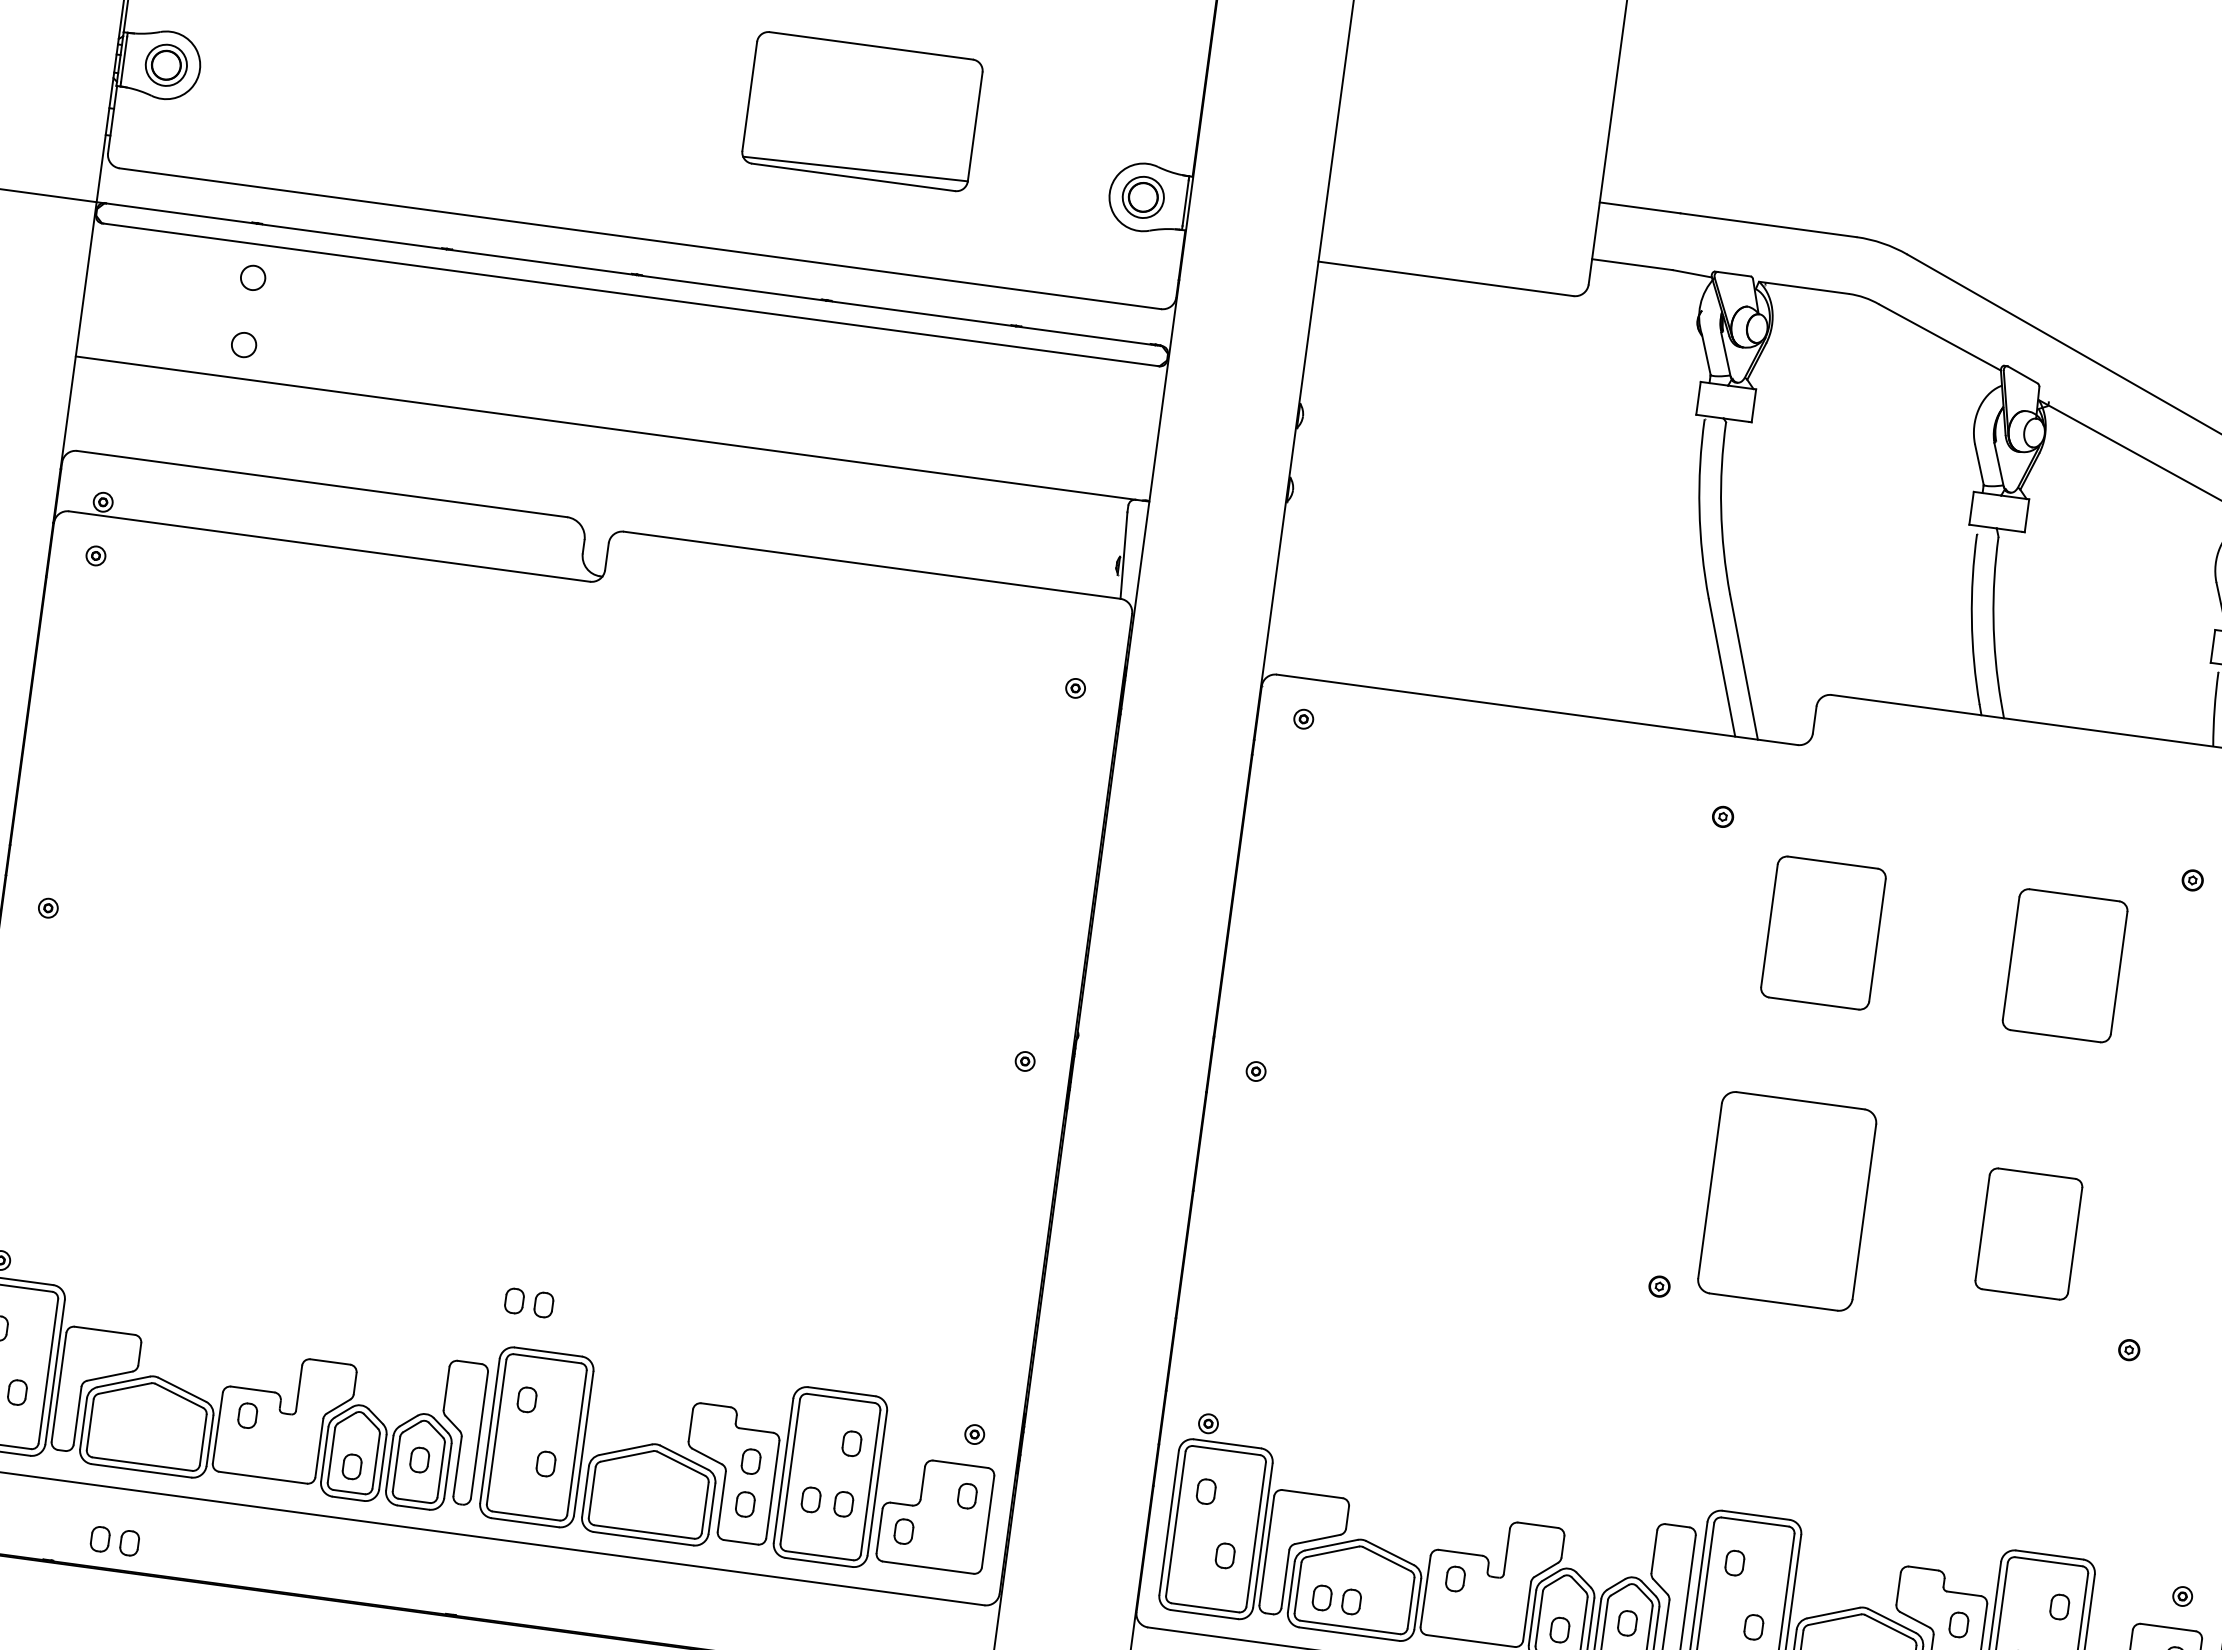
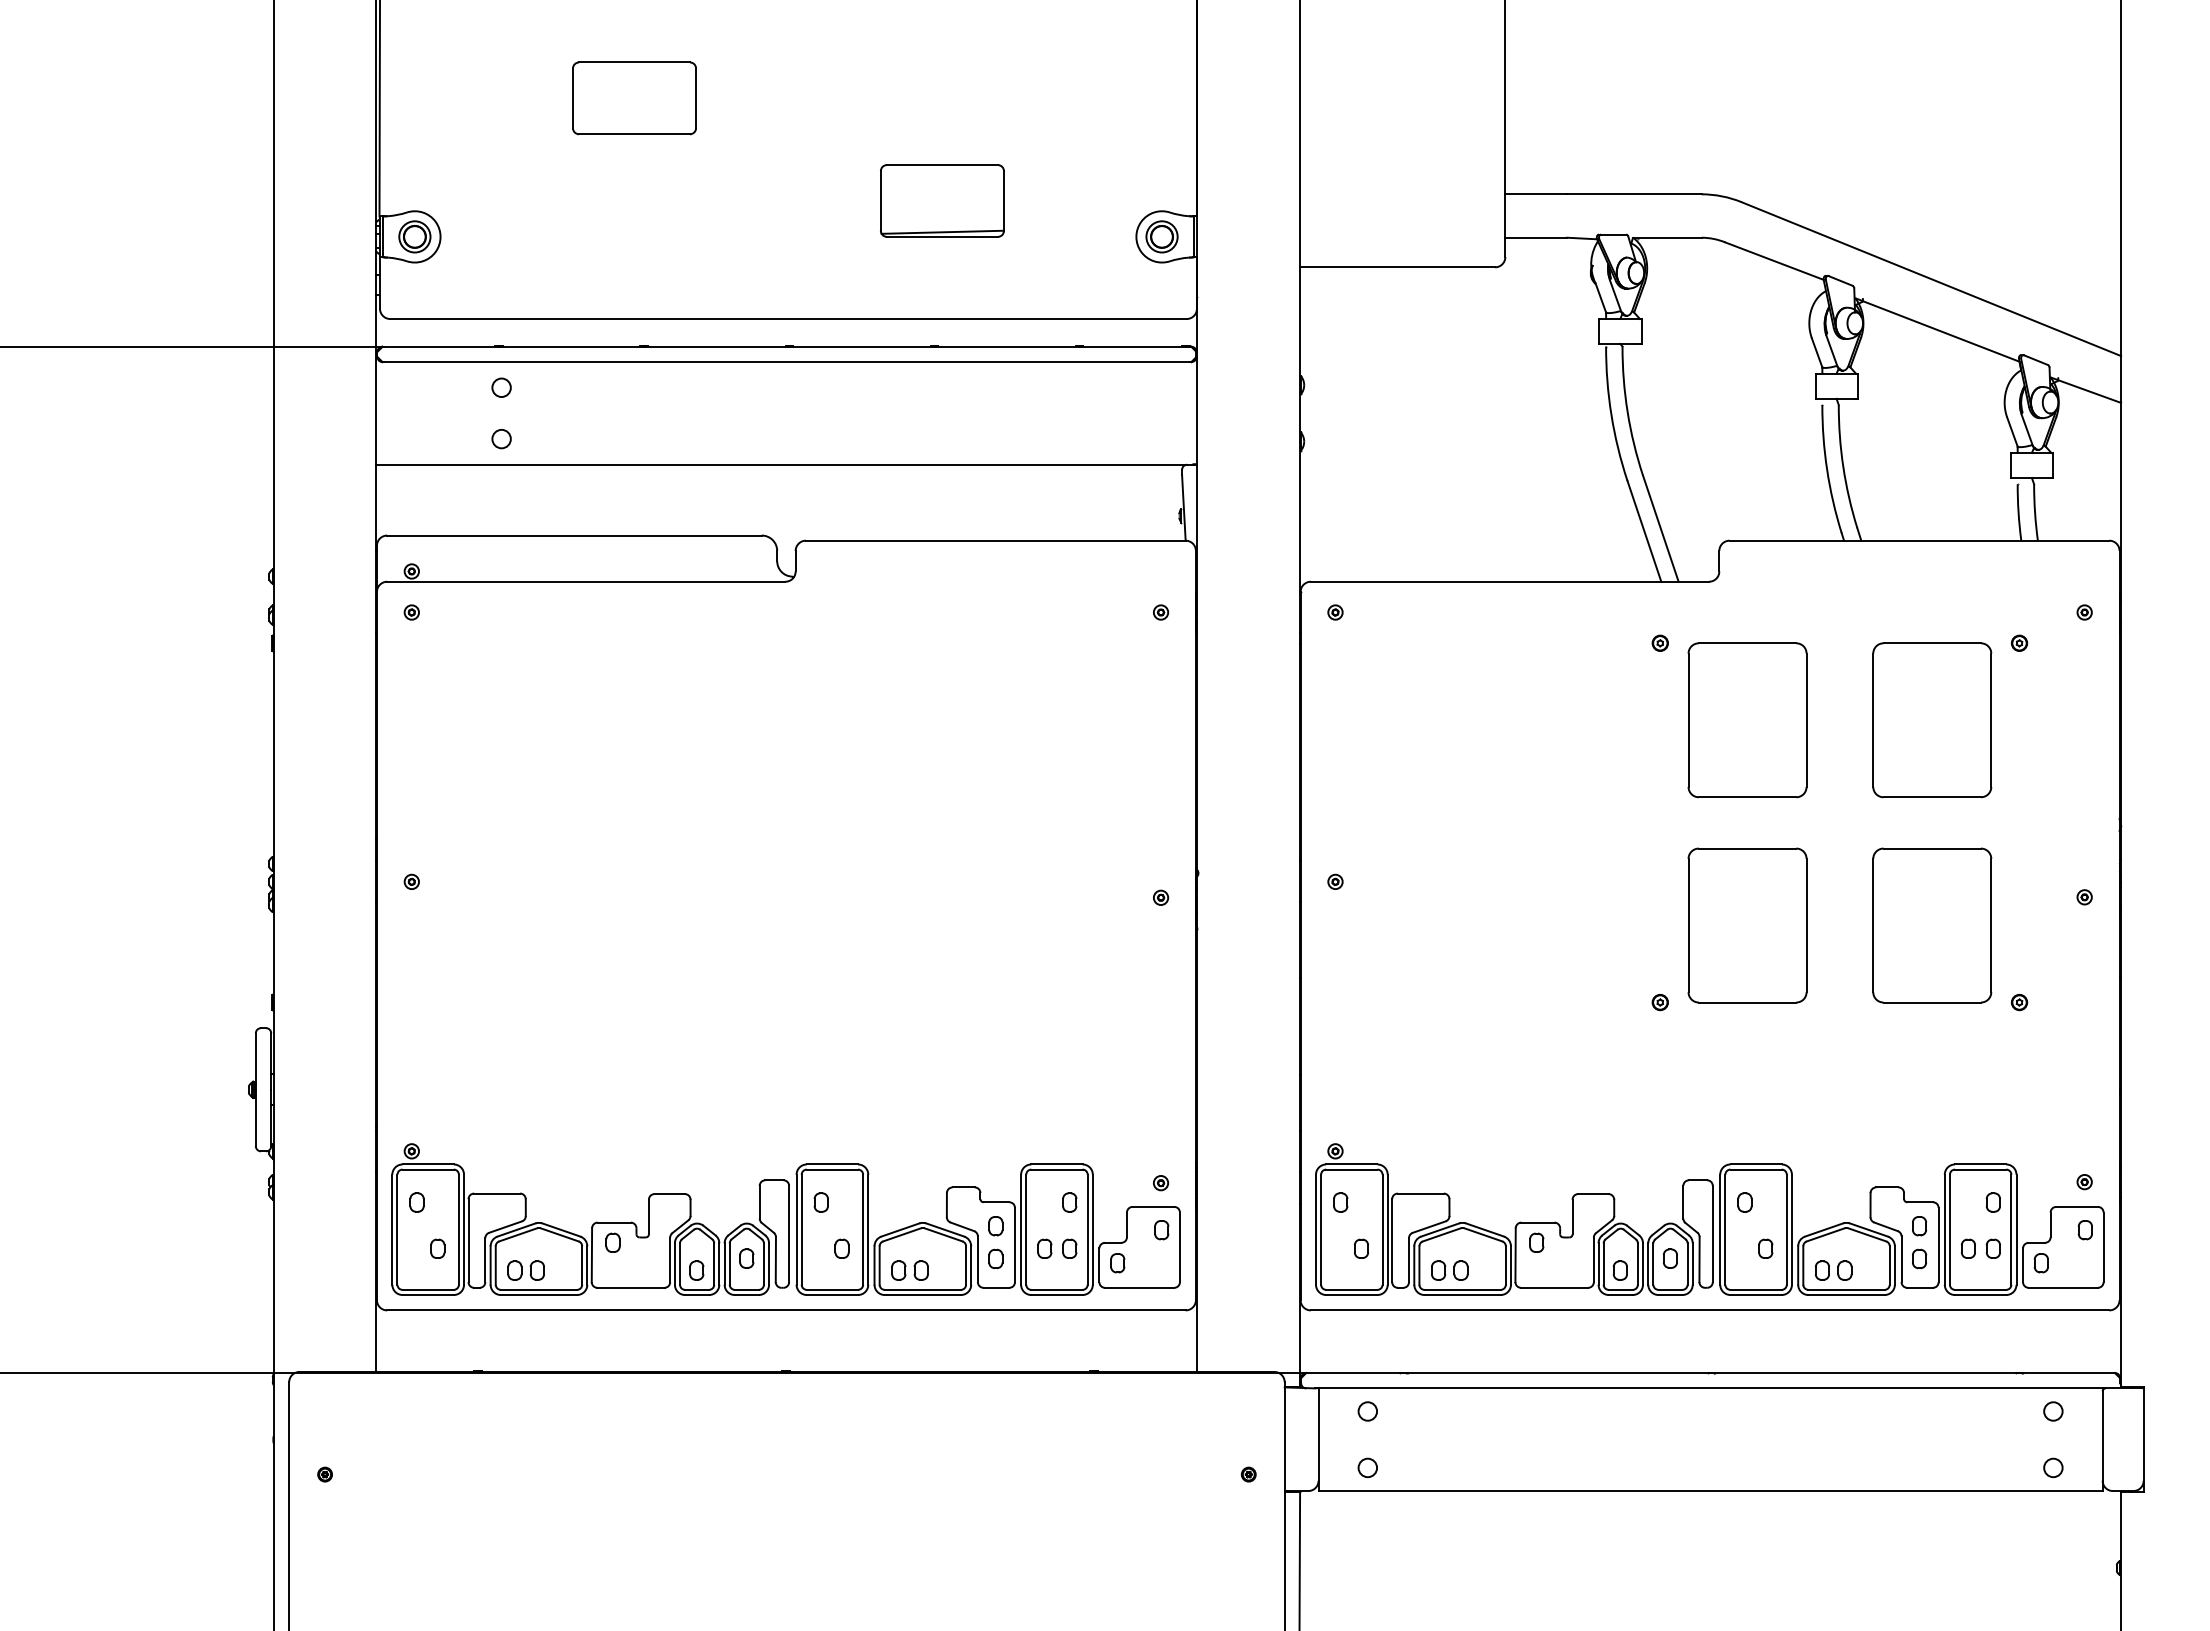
part: (862, 111) -> (942, 200), size x0.71
part: (1823, 933) -> (1747, 720), size x1.43
part: (2065, 965) -> (1932, 720), size x1.43
part: (2029, 1234) -> (1932, 925), size x1.67
part: (528, 1302) -> (909, 1270), moved
part: (114, 1541) -> (525, 1270), moved

